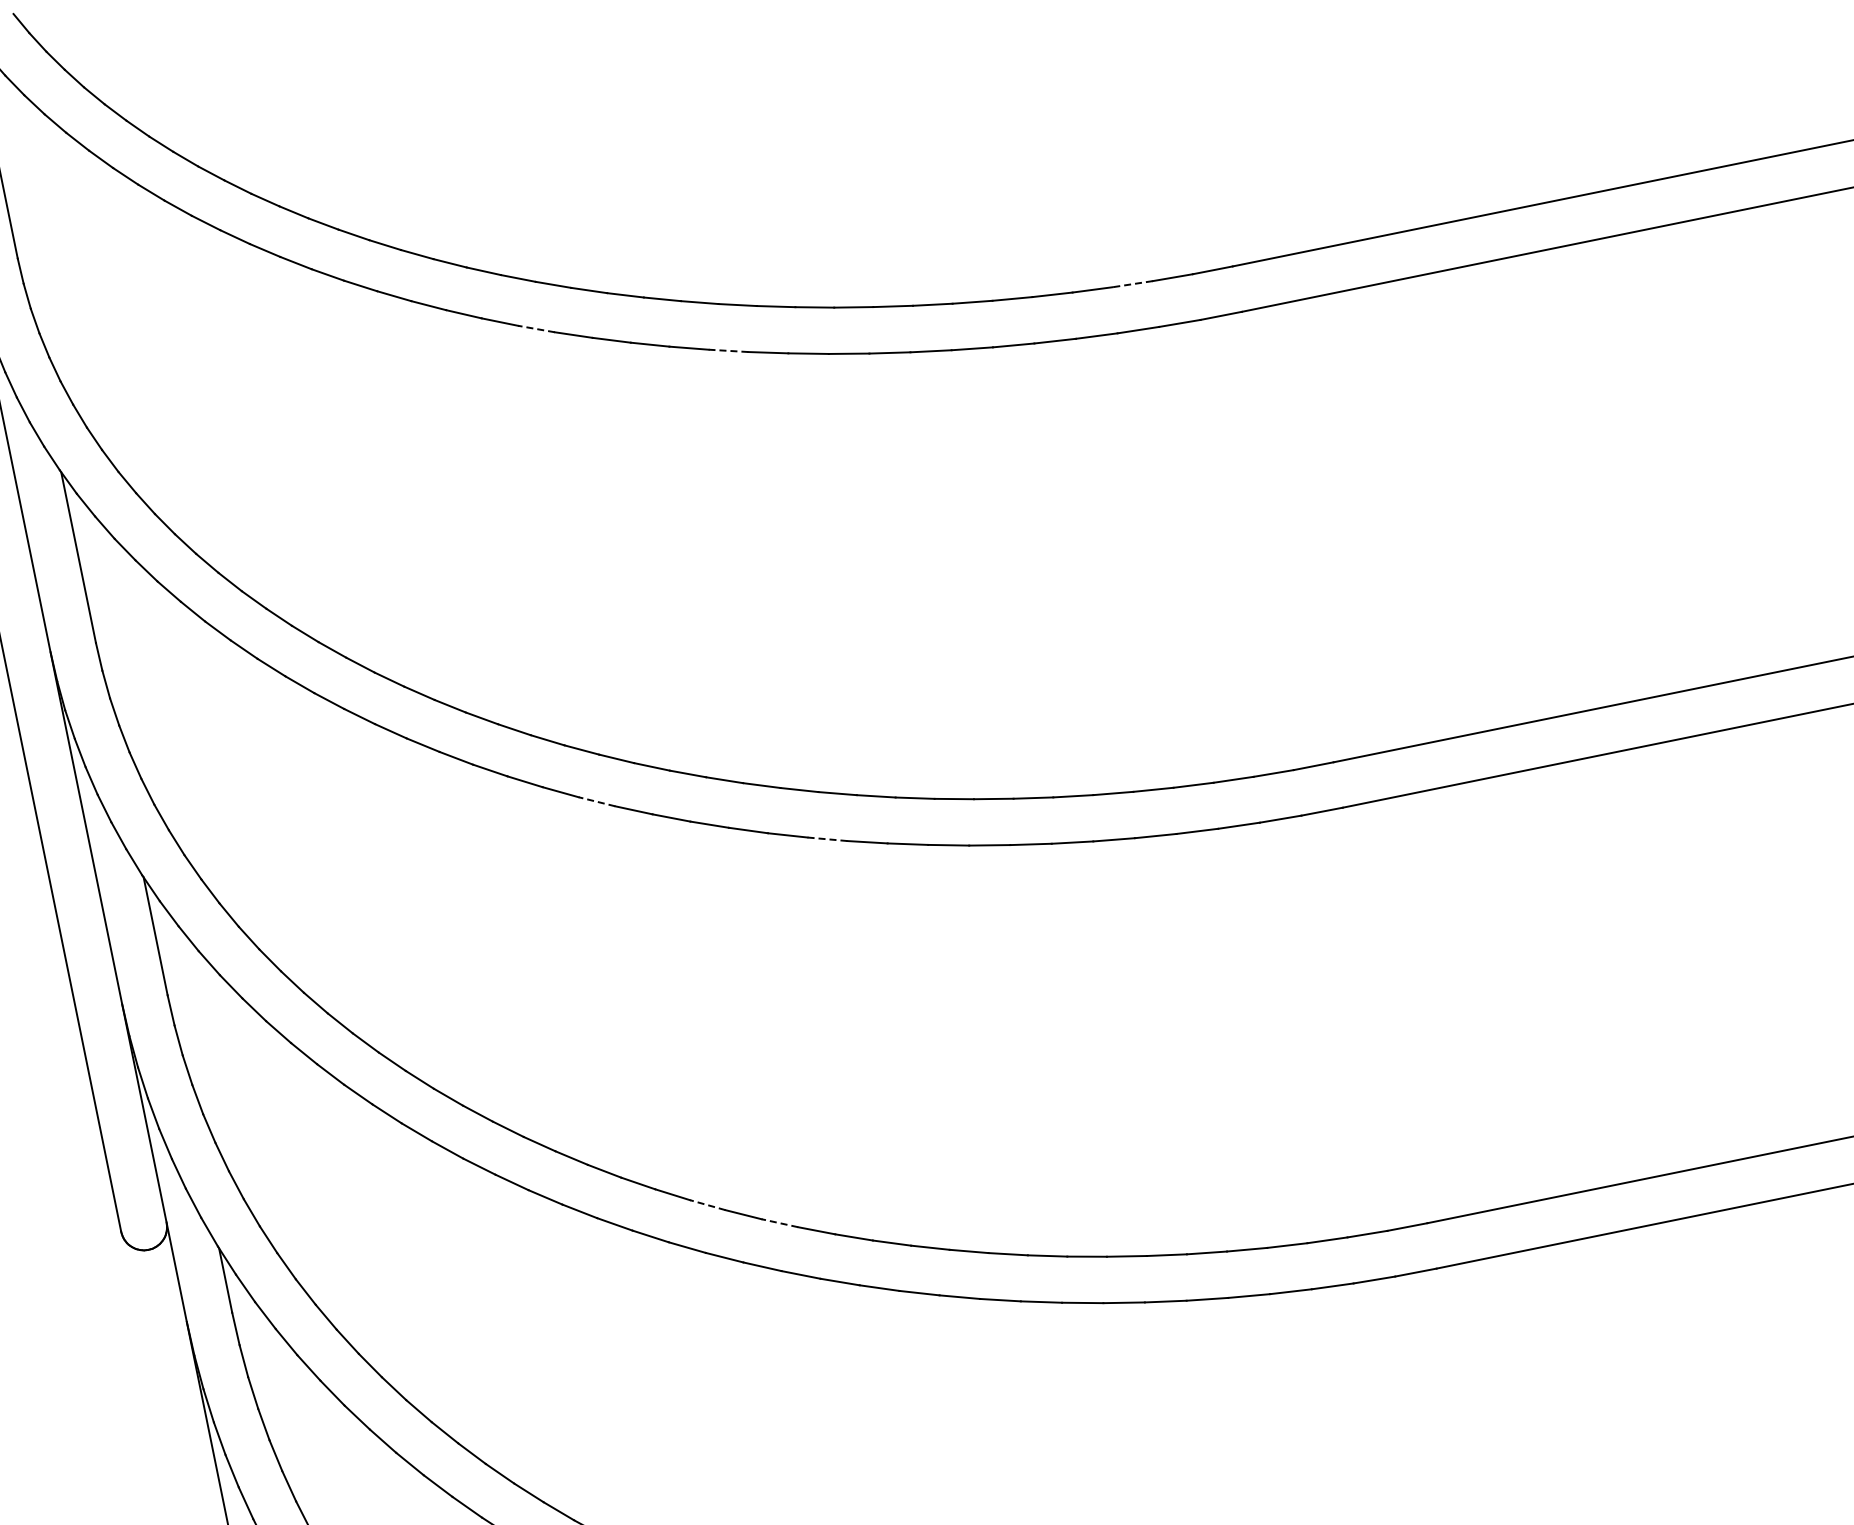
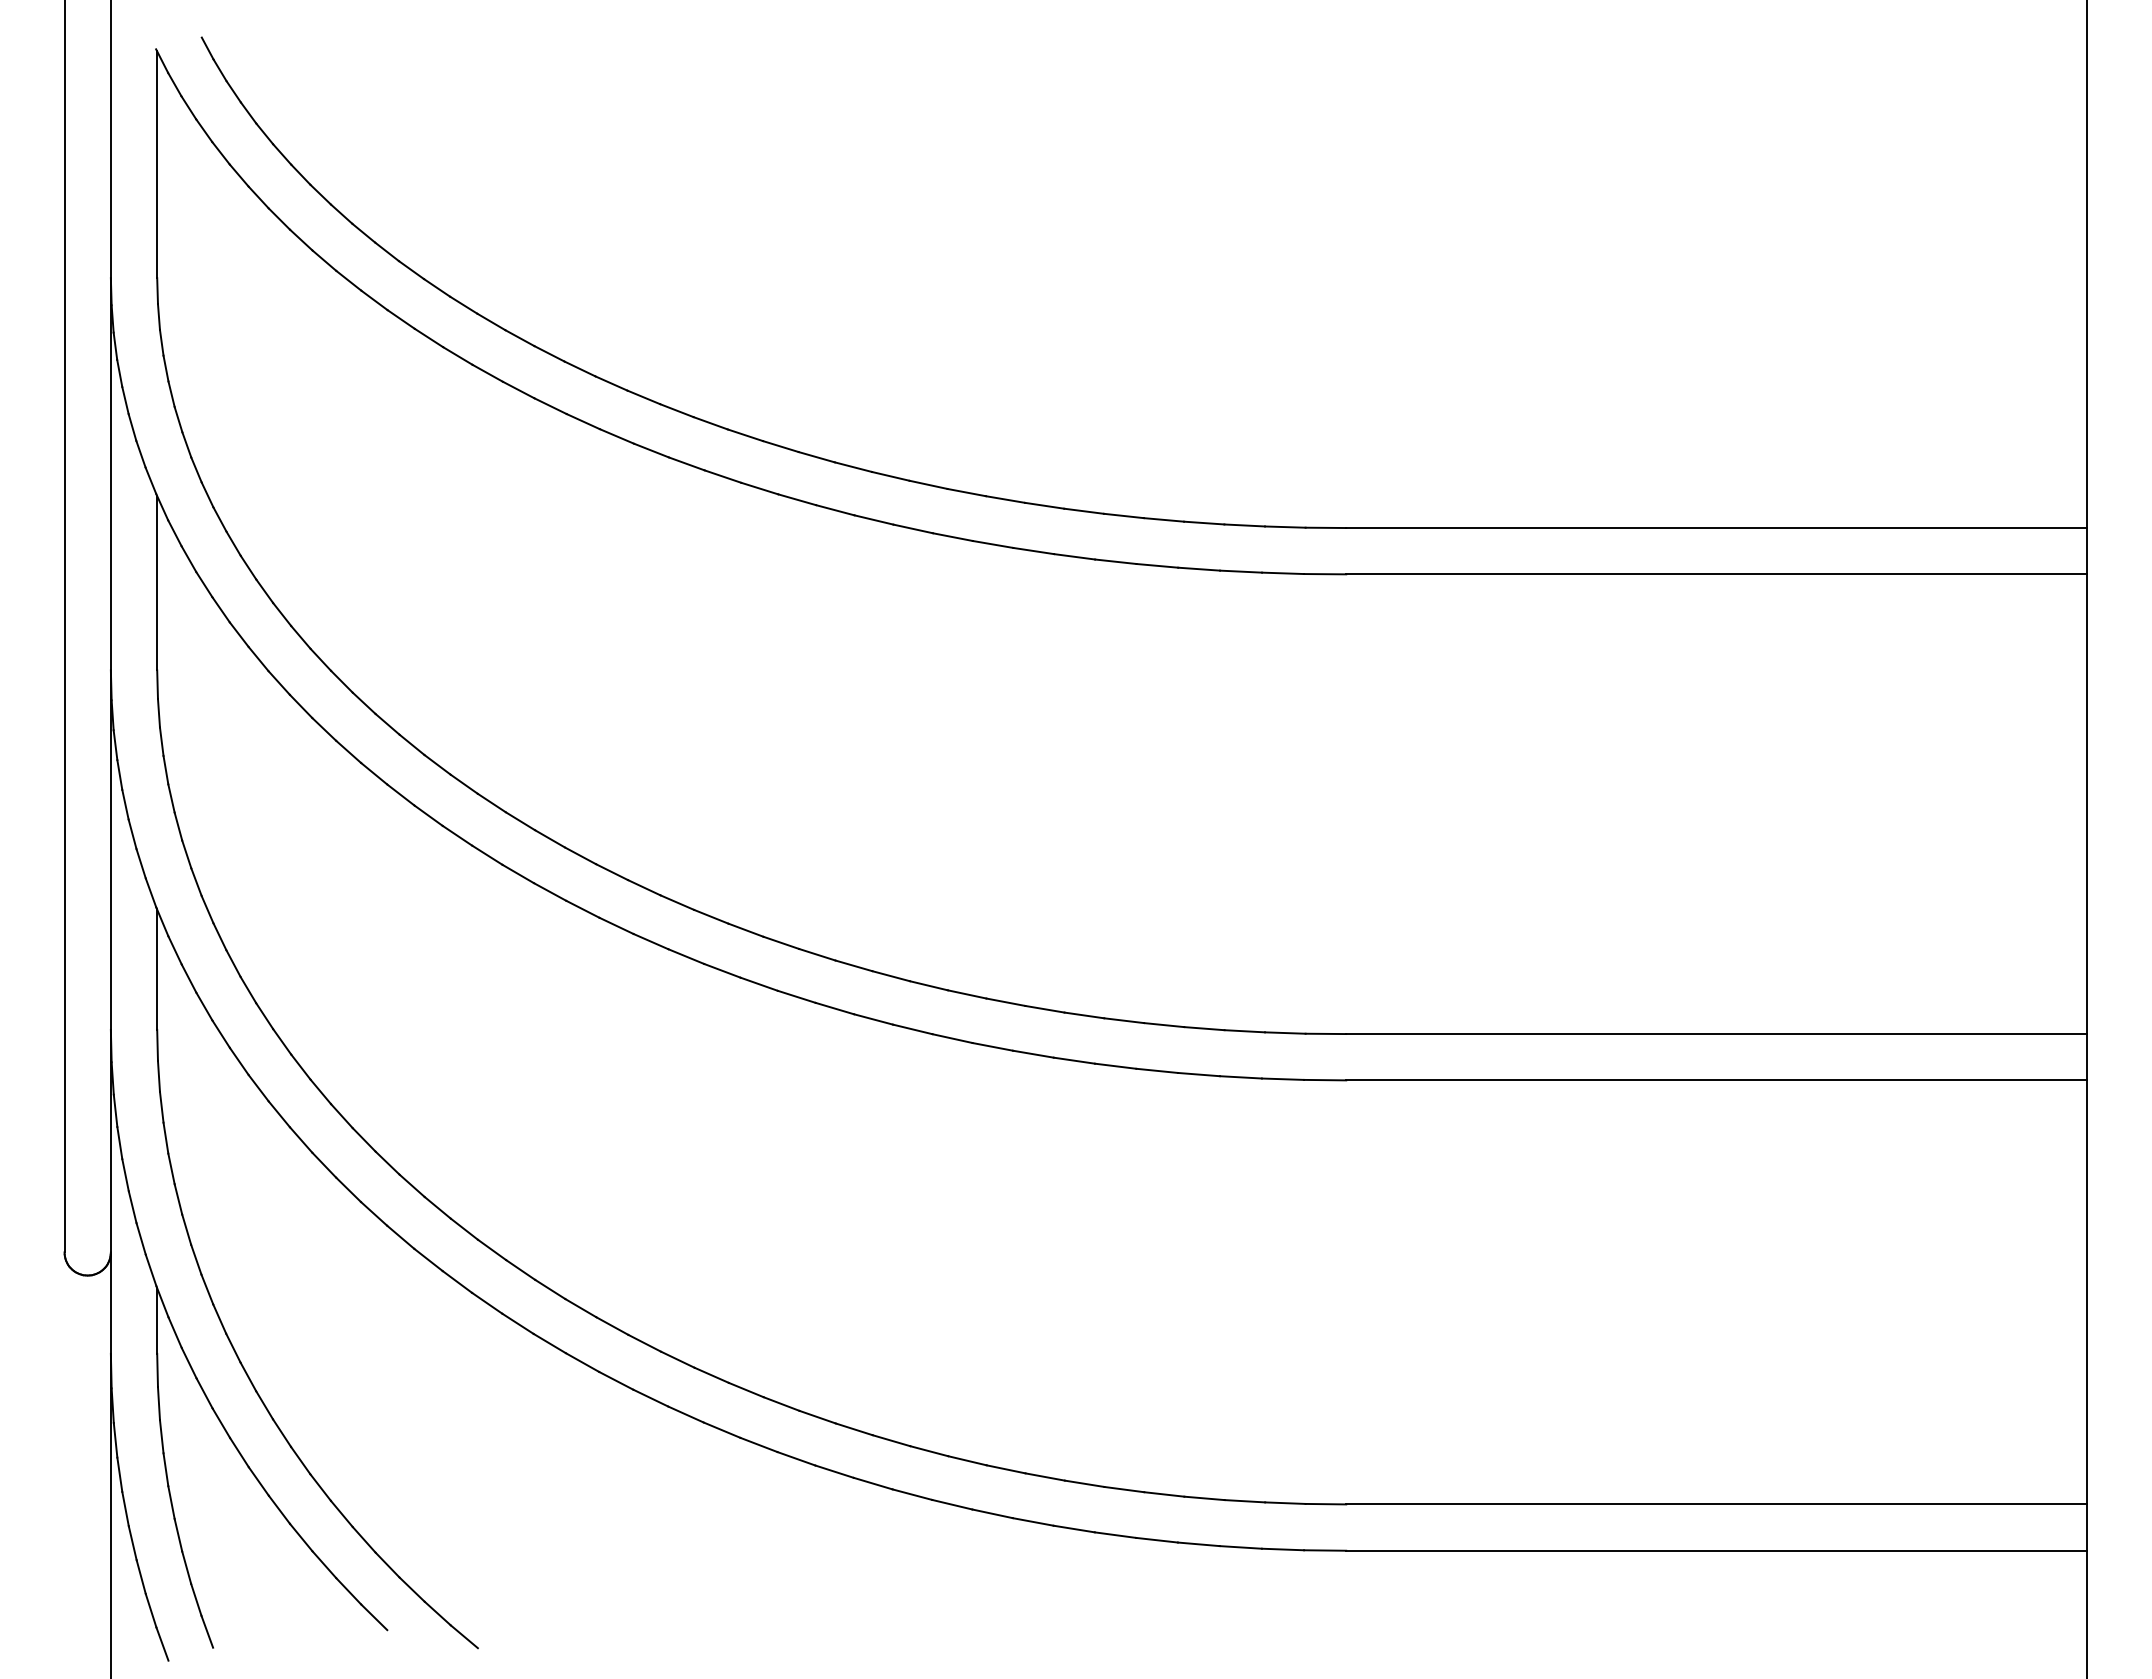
line: (1132, 284) -> (1244, 525), dashed -> solid
line: (536, 328) -> (651, 450), dashed -> solid
line: (728, 351) -> (835, 510), dashed -> solid
line: (596, 801) -> (616, 925), dashed -> solid
line: (827, 839) -> (834, 1008), dashed -> solid
line: (707, 1205) -> (644, 1343), dashed -> solid
line: (779, 1223) -> (711, 1375), dashed -> solid

